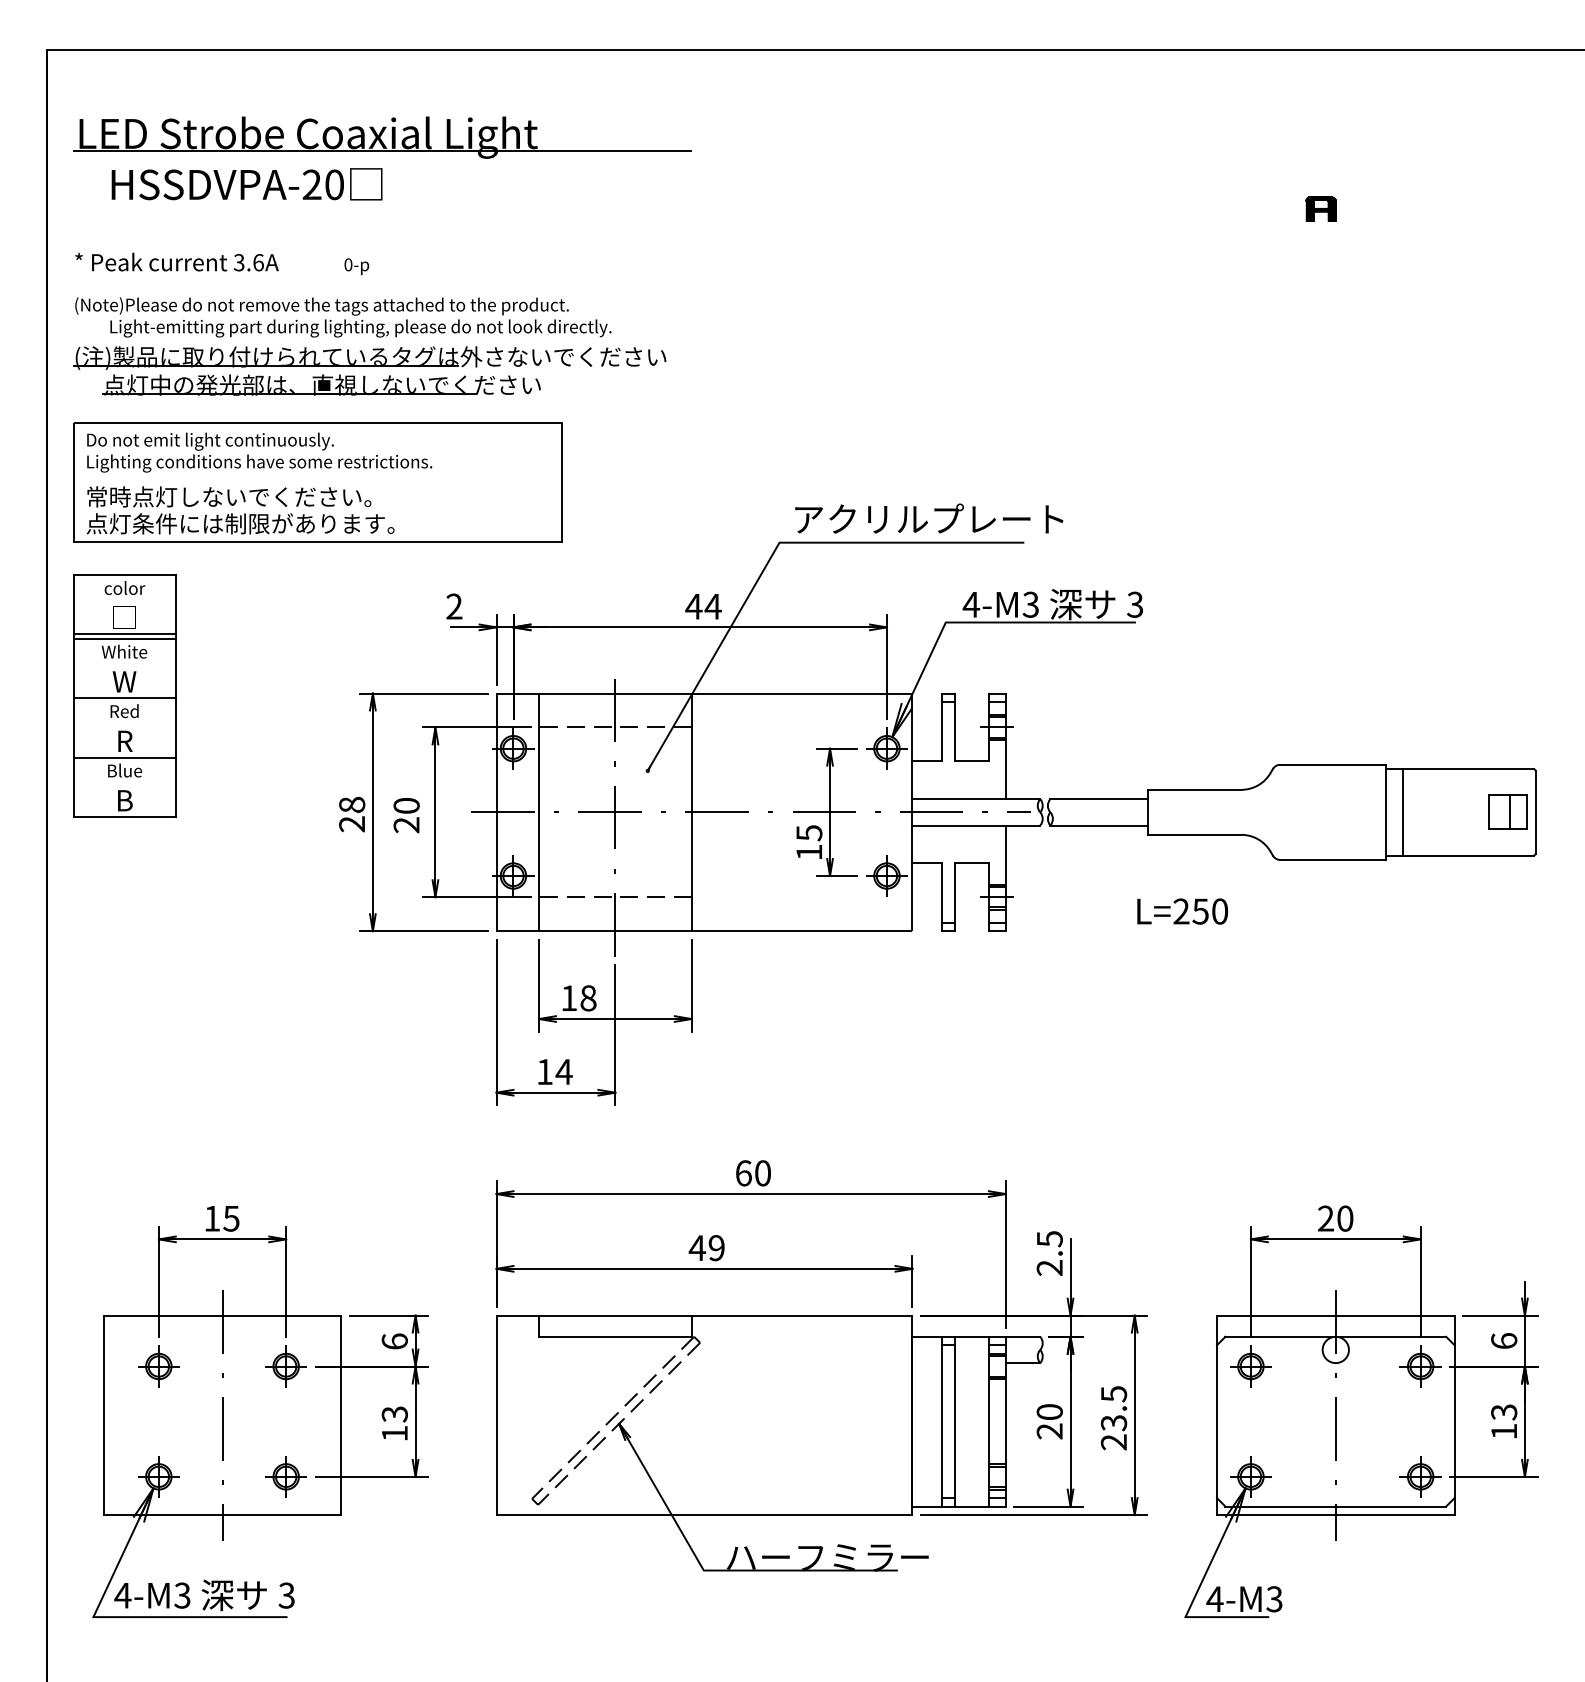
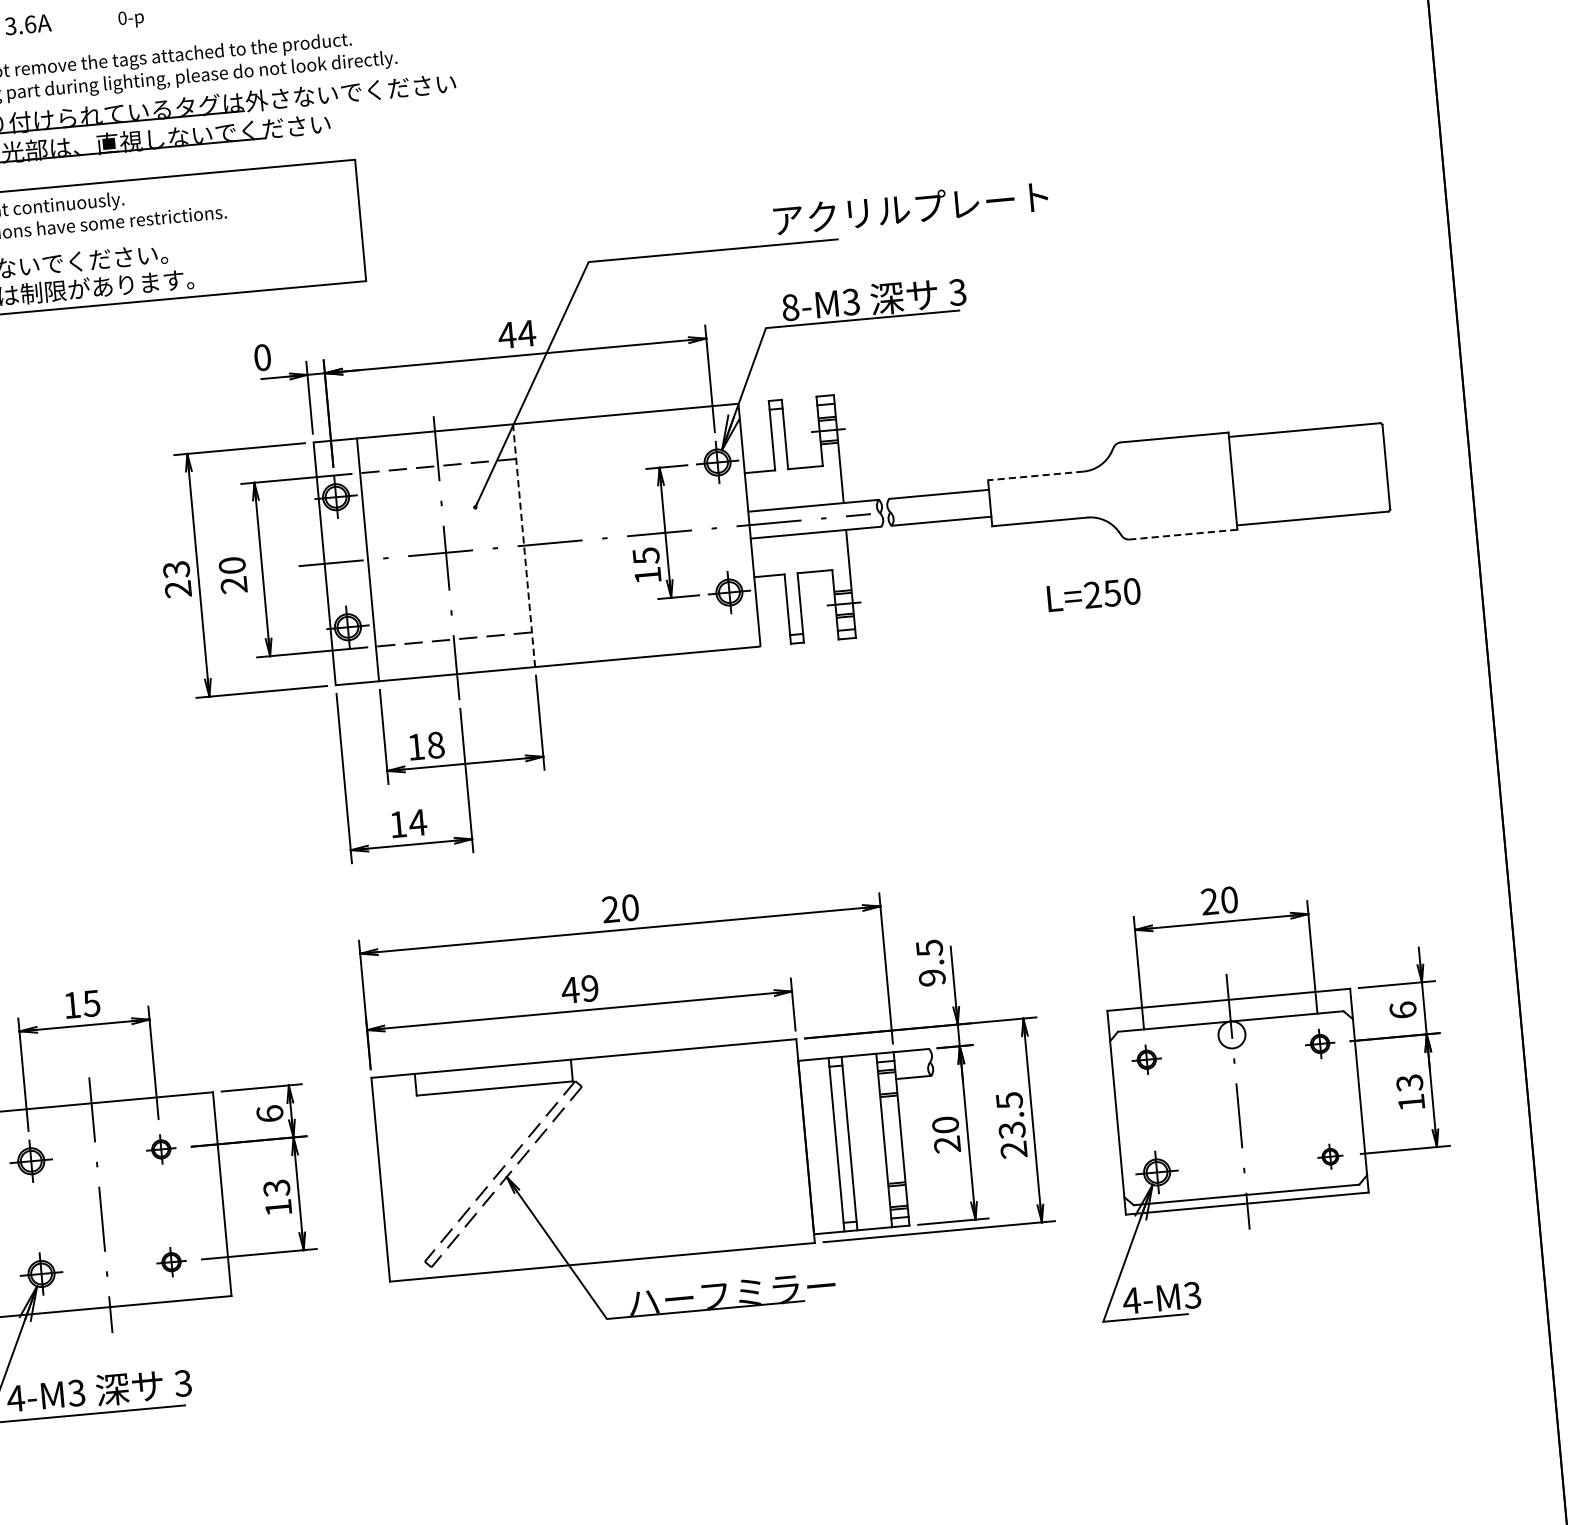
text: (929, 518) -> (911, 207), moved
text: (971, 604) -> (790, 307), 4-M3 -> 8-M3
text: (454, 606) -> (262, 357), 2 -> 0
line: (1194, 789) -> (1035, 475), solid -> dashed
text: (352, 804) -> (176, 569), 28 -> 23
part: (1507, 811) -> (1357, 468), removed
line: (691, 812) -> (523, 545), solid -> dashed
line: (1403, 812) -> (1251, 479), removed
line: (1332, 859) -> (1183, 534), solid -> dashed
text: (1182, 911) -> (1093, 594), moved
text: (743, 1173) -> (610, 909), 60 -> 20
text: (1049, 1267) -> (931, 977), 2.5 -> 9.5
part: (285, 1366) -> (160, 1149), size x0.7
part: (1250, 1366) -> (1146, 1059), size x0.7
part: (1420, 1366) -> (1320, 1043), size x0.7
part: (285, 1476) -> (170, 1261), size x0.7
part: (1420, 1476) -> (1330, 1156), size x0.6

